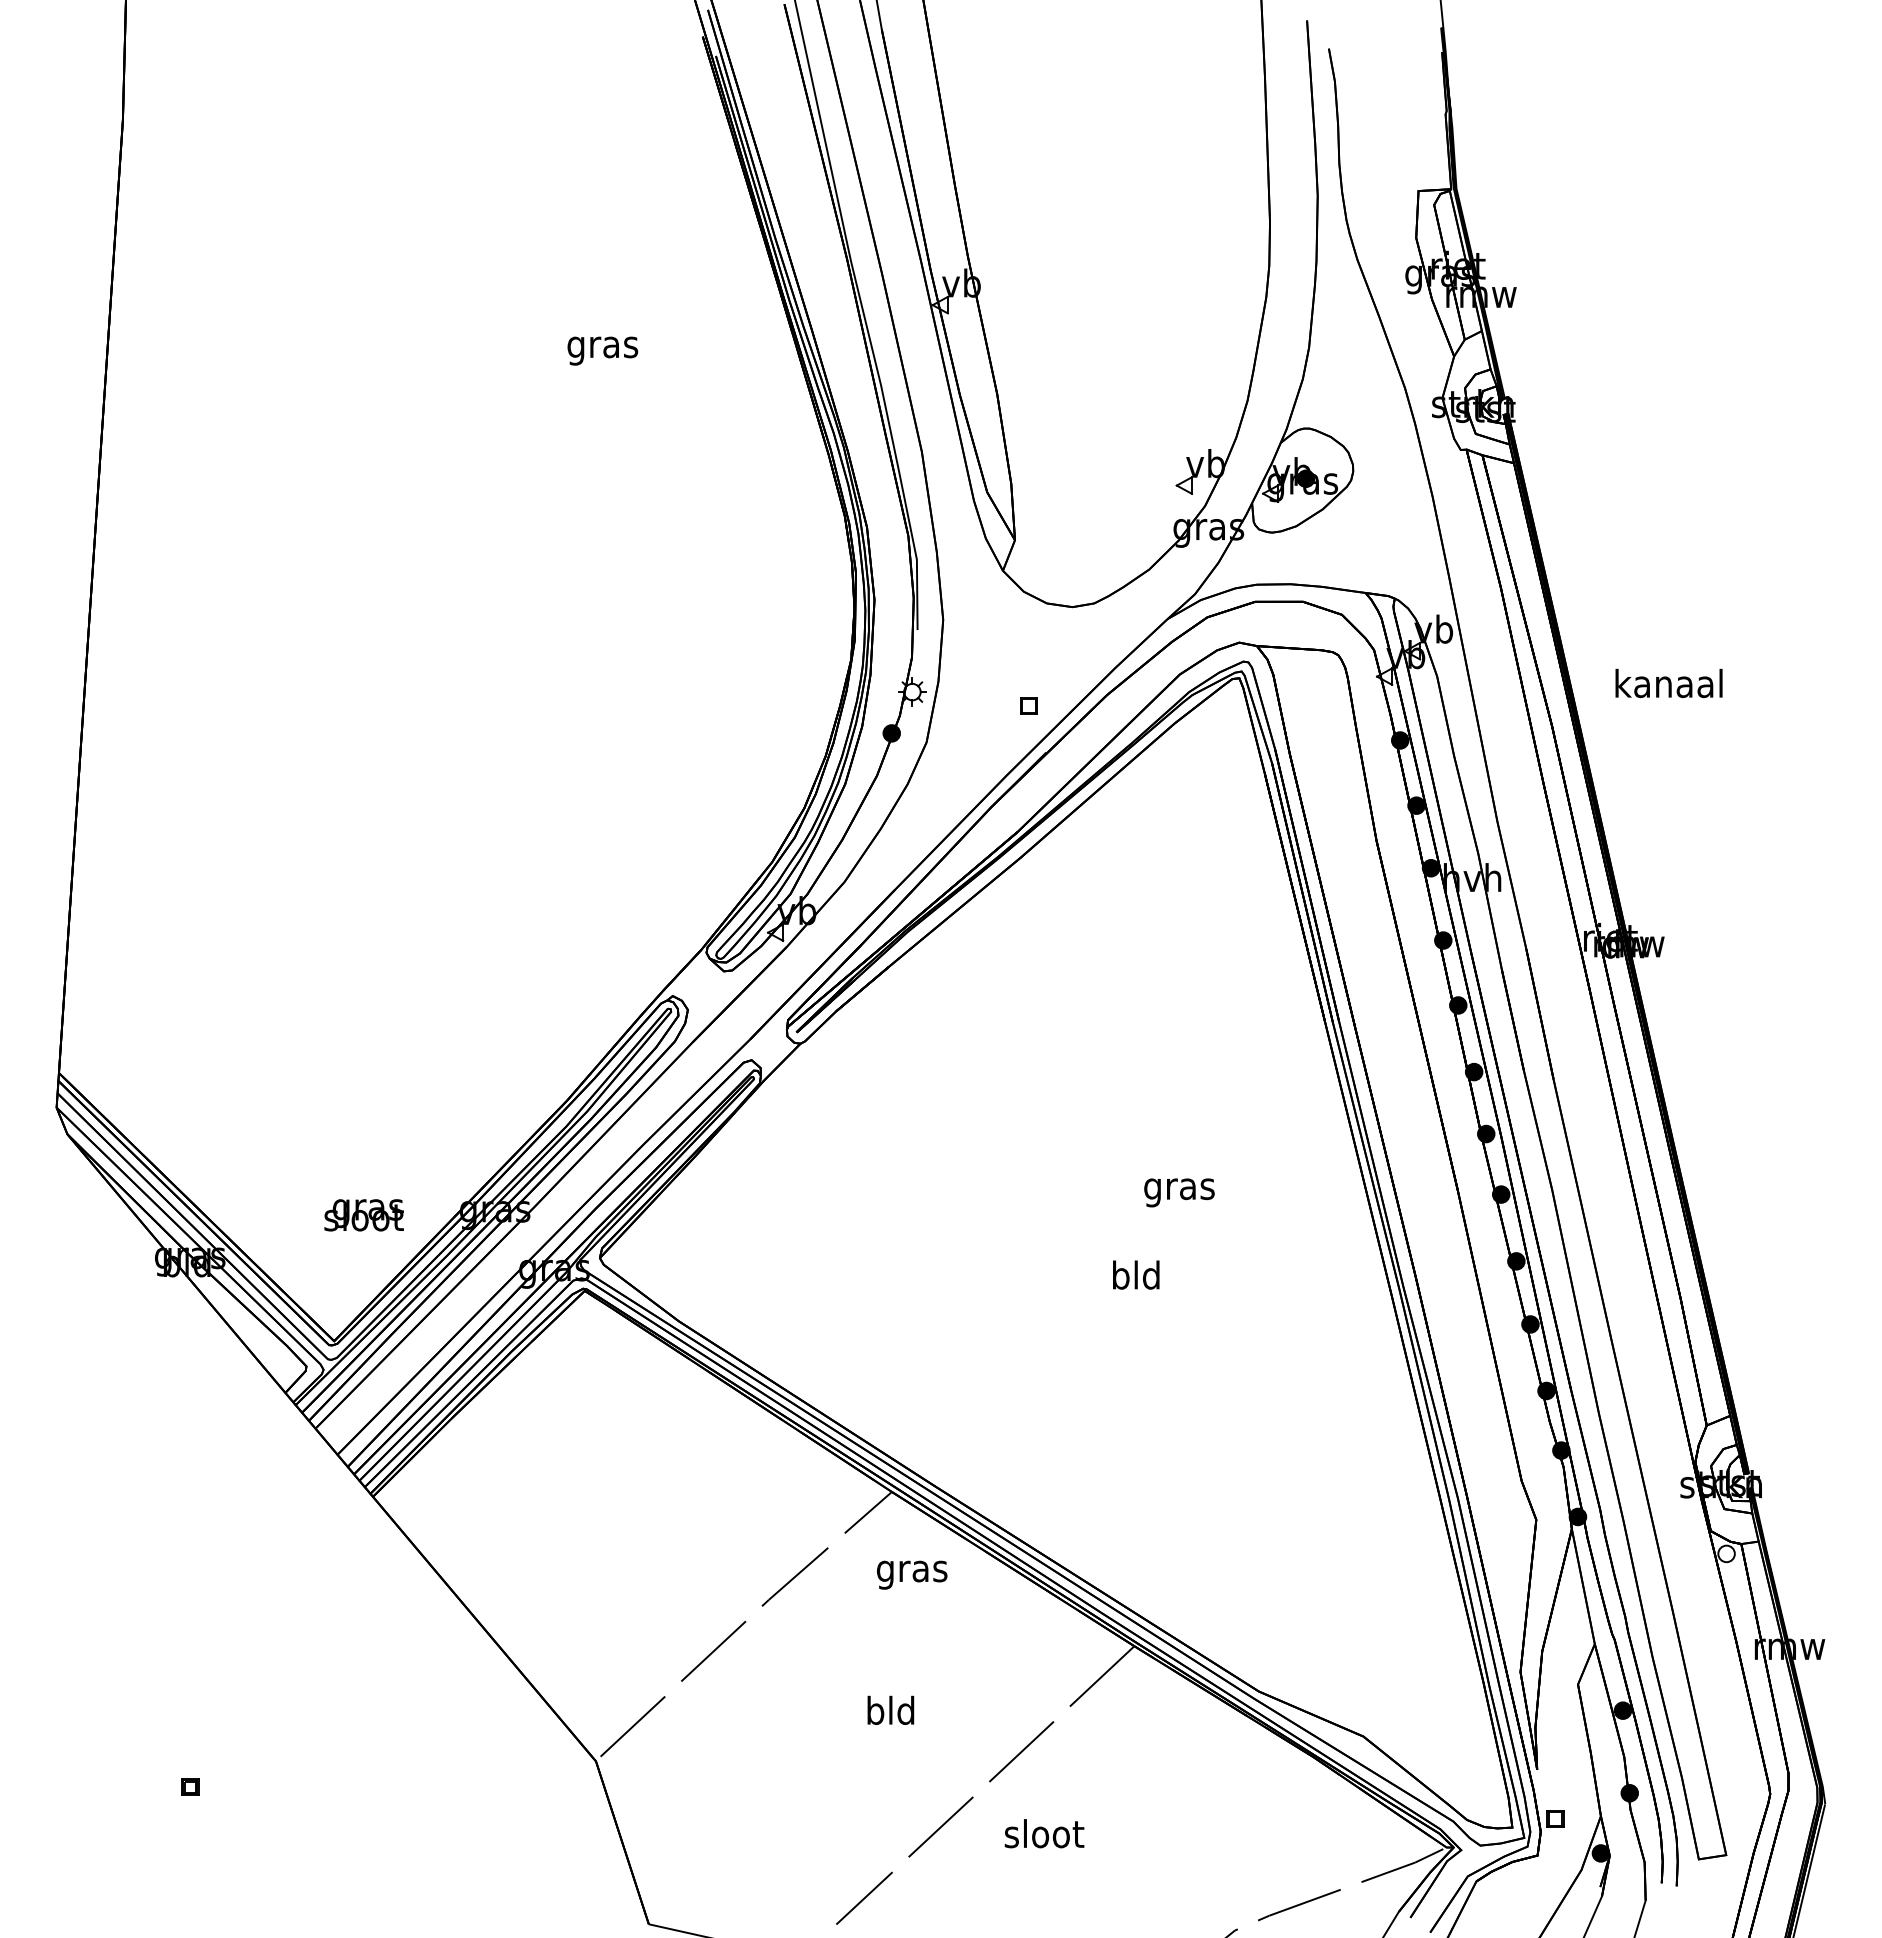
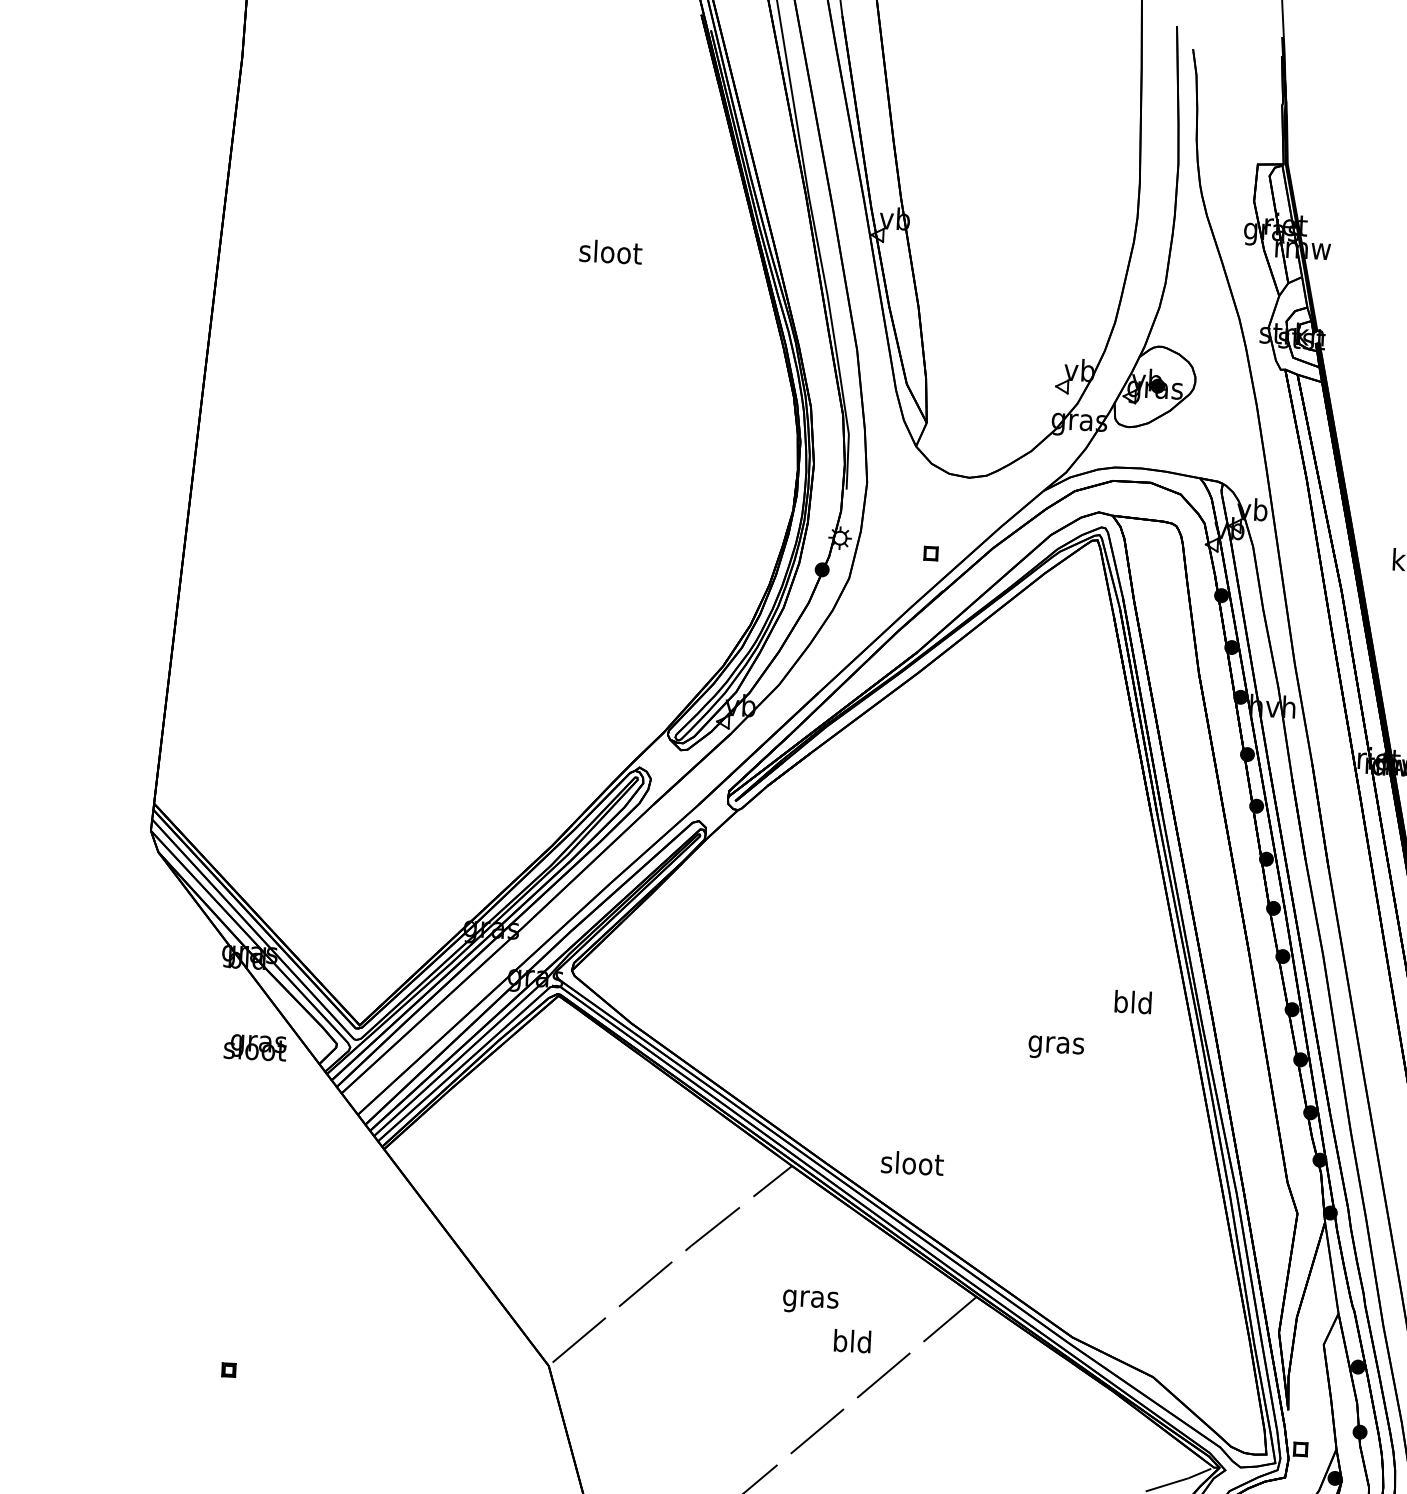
text: (602, 347) -> (610, 255), gras -> sloot
text: (1179, 1192) -> (1056, 1047), moved
text: (363, 1215) -> (254, 1047), moved
text: (1136, 1274) -> (1133, 1001), moved
text: (912, 1574) -> (810, 1301), moved
text: (890, 1709) -> (852, 1340), moved
text: (1044, 1833) -> (912, 1163), moved

